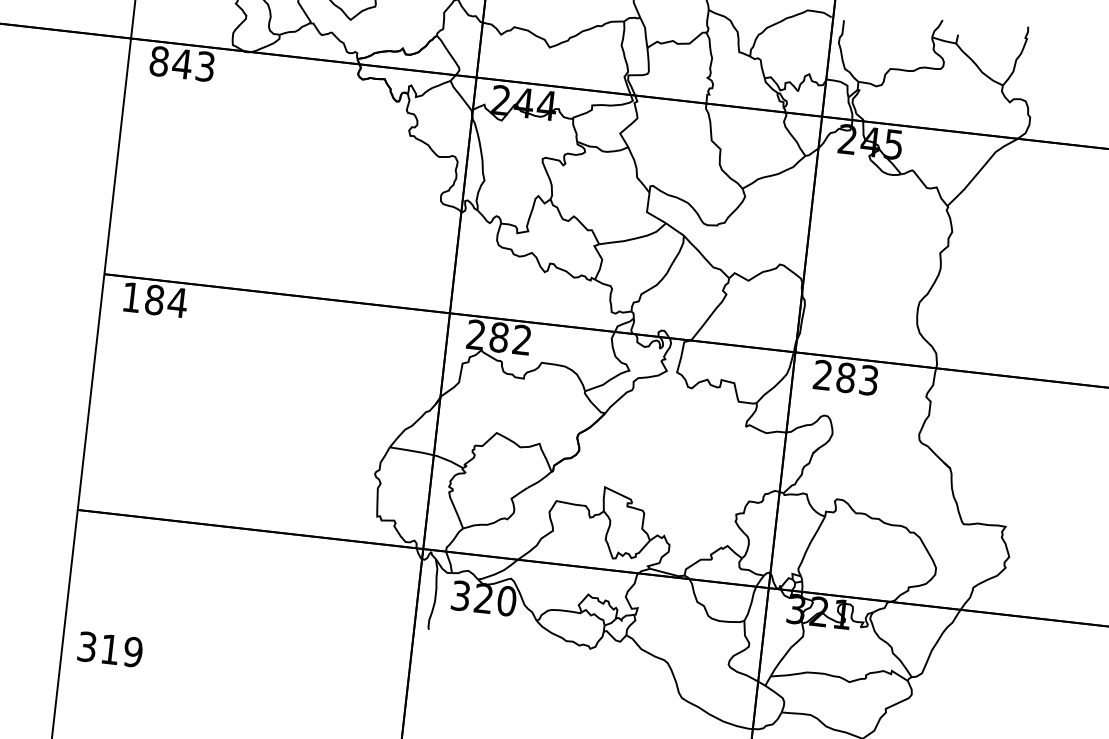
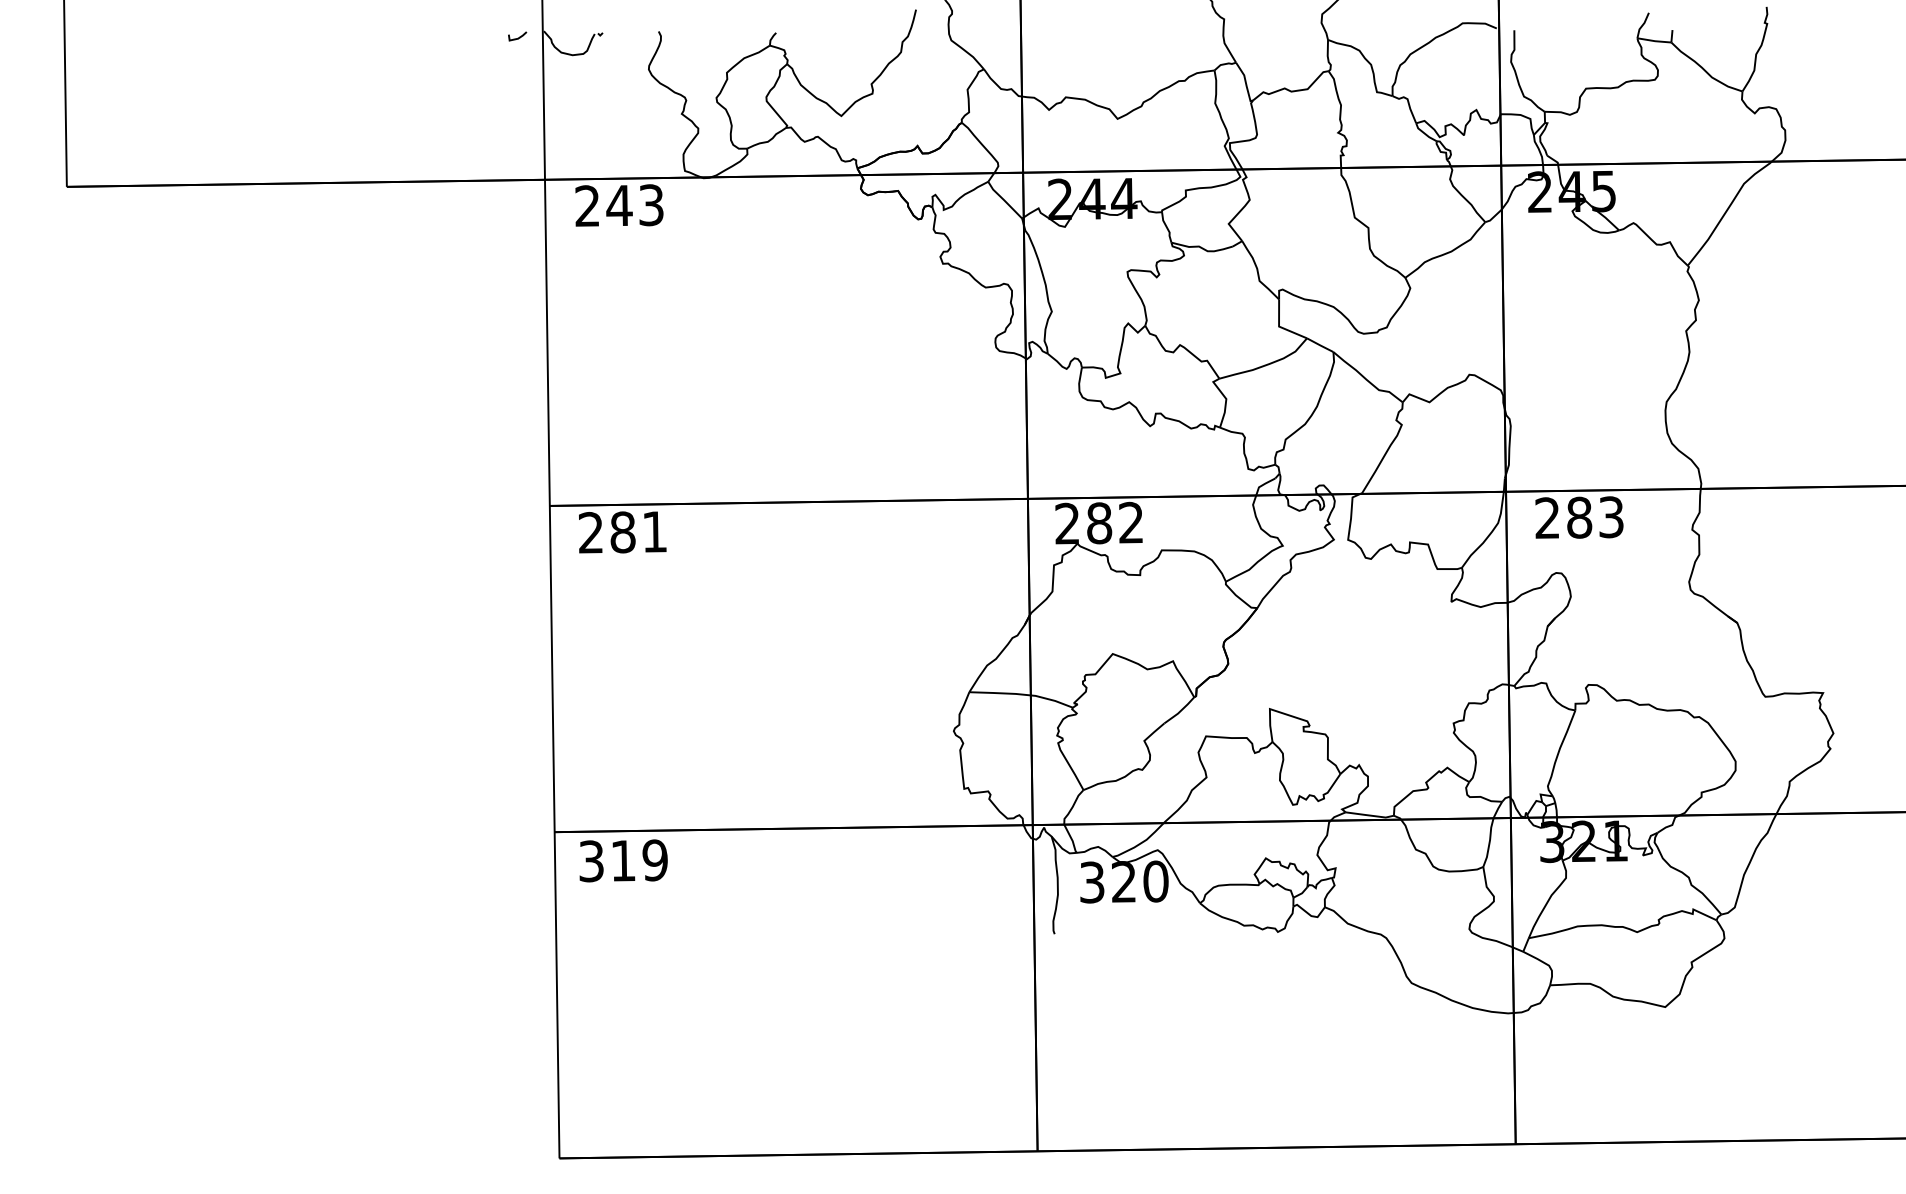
text: (159, 61) -> (587, 206), 843 -> 243
text: (155, 300) -> (623, 532), 184 -> 281
text: (110, 649) -> (623, 860), moved

